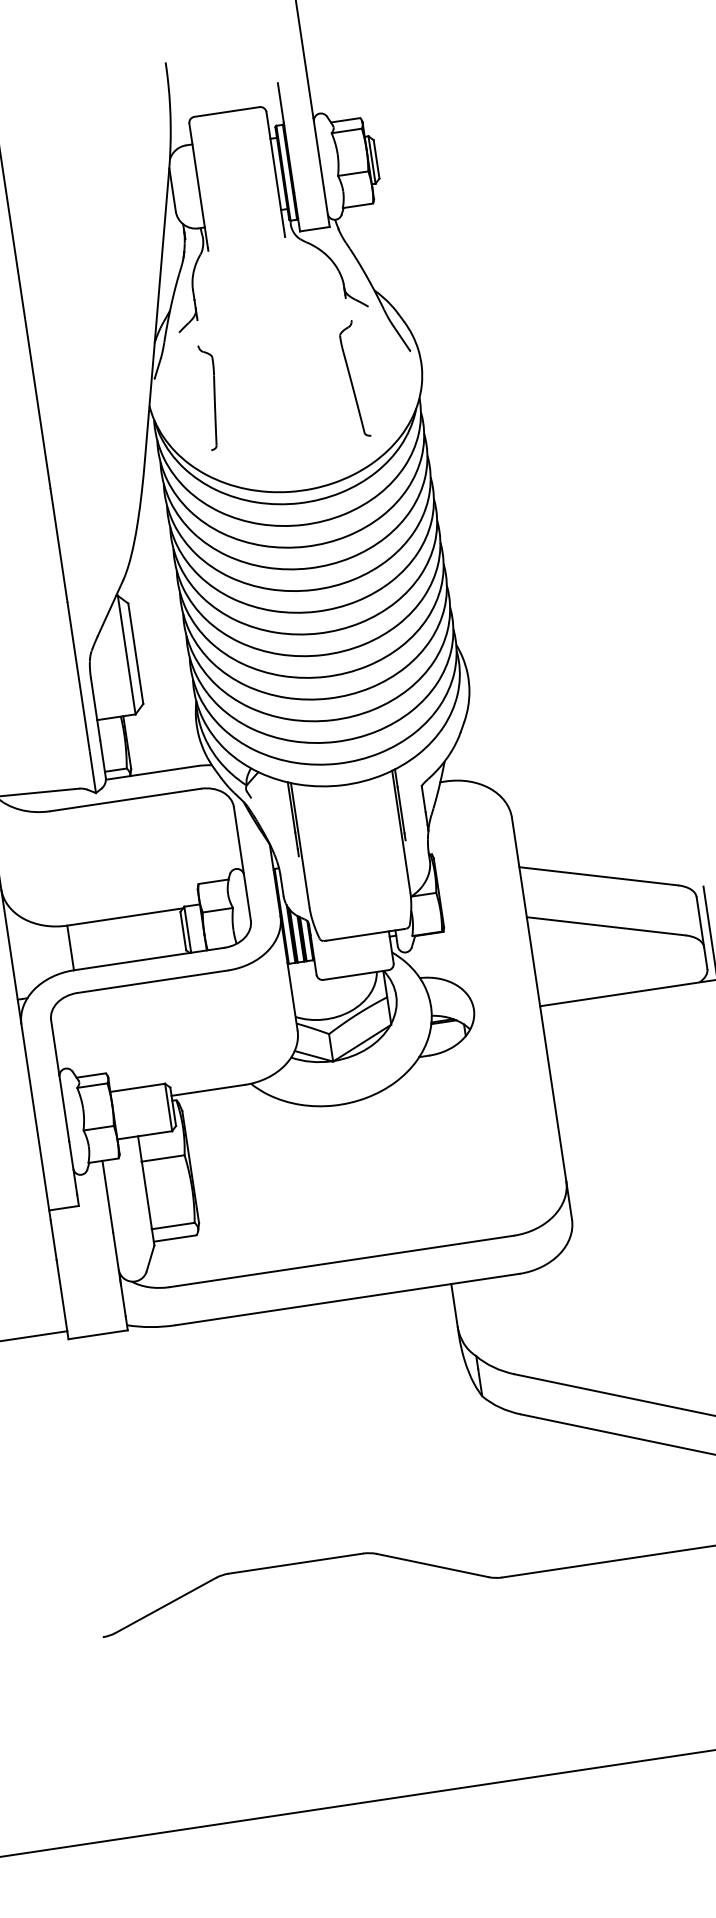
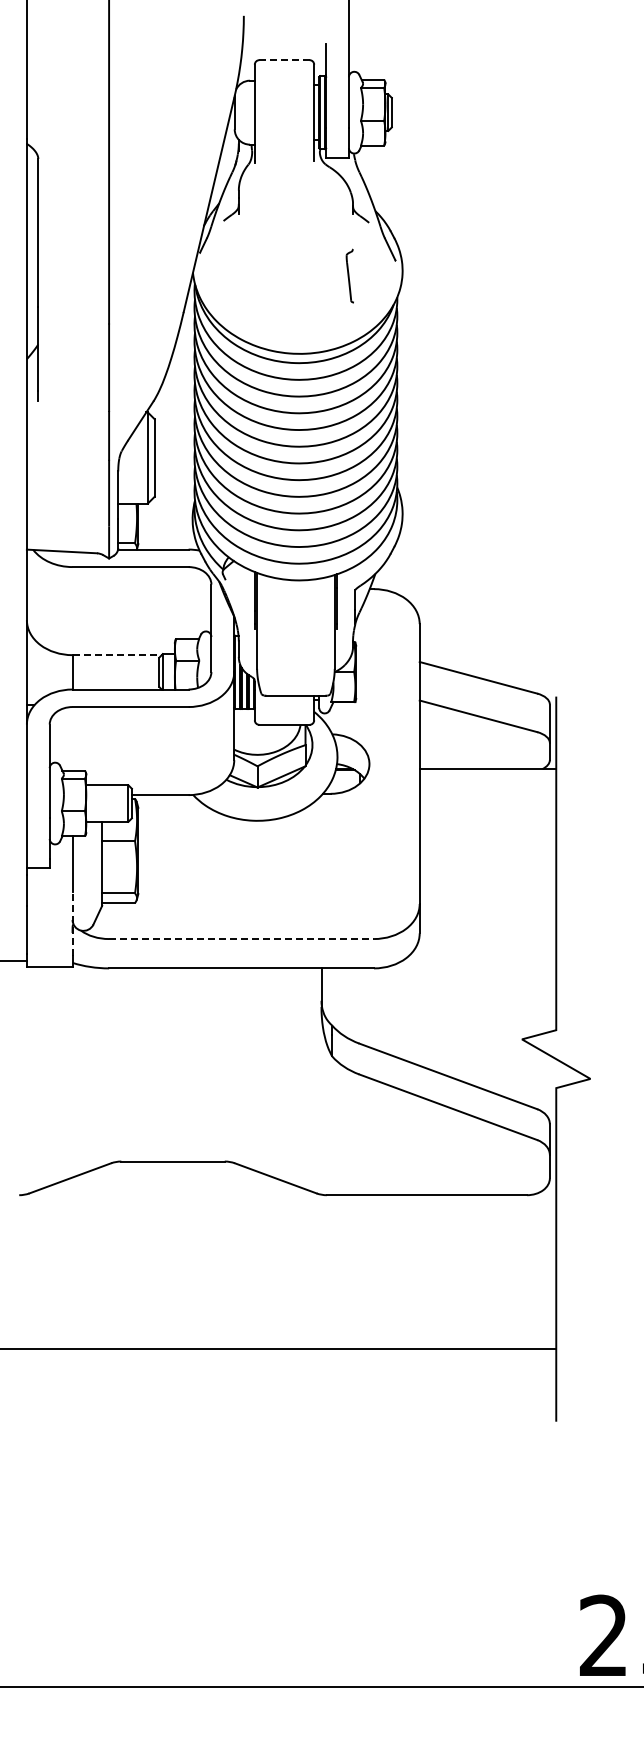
line: (227, 112) -> (284, 60), solid -> dashed
part: (353, 378) -> (349, 275), size x0.6
part: (211, 397) -> (240, 273), removed
line: (125, 917) -> (117, 655), solid -> dashed
line: (343, 1261) -> (242, 939), solid -> dashed
line: (119, 1274) -> (72, 923), solid -> dashed

